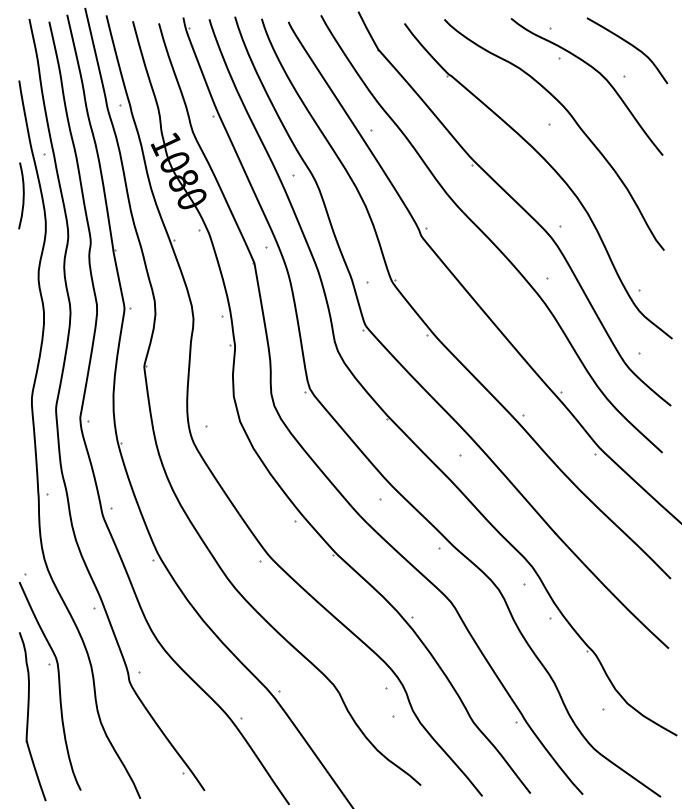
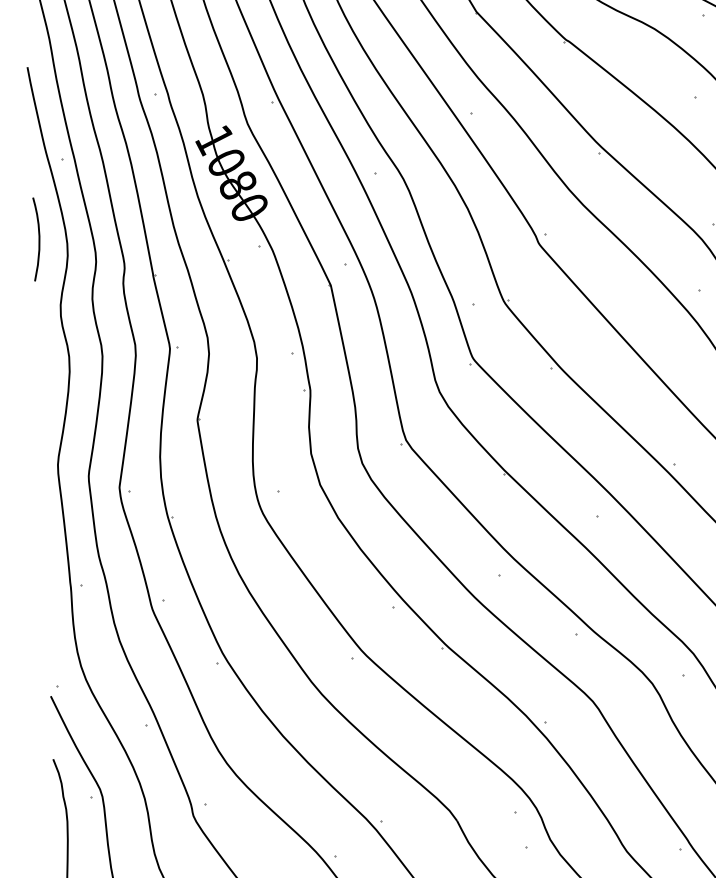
curve: (22, 195) -> (37, 238), moved

